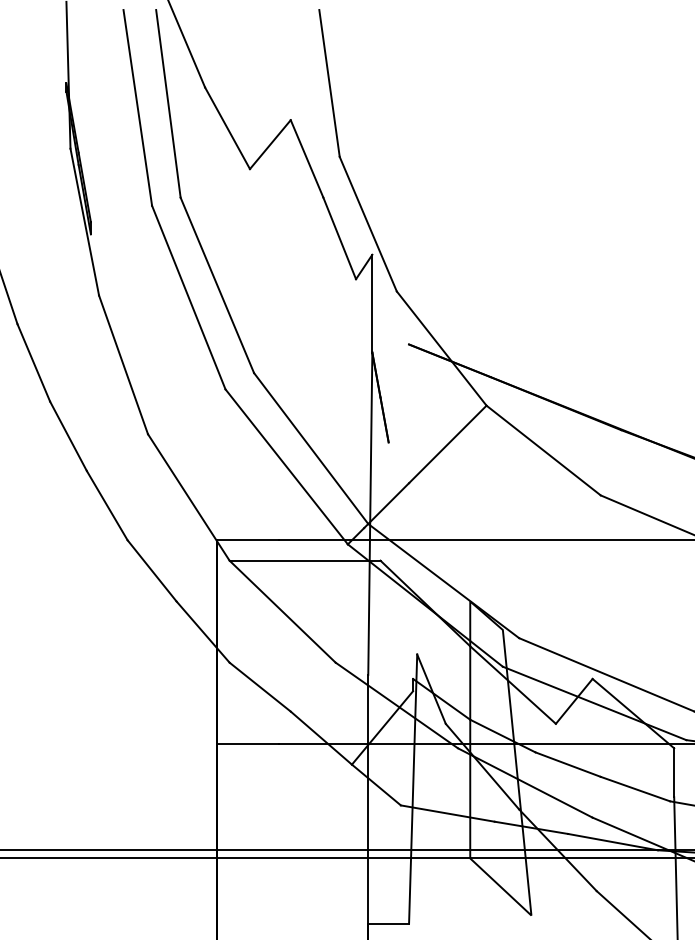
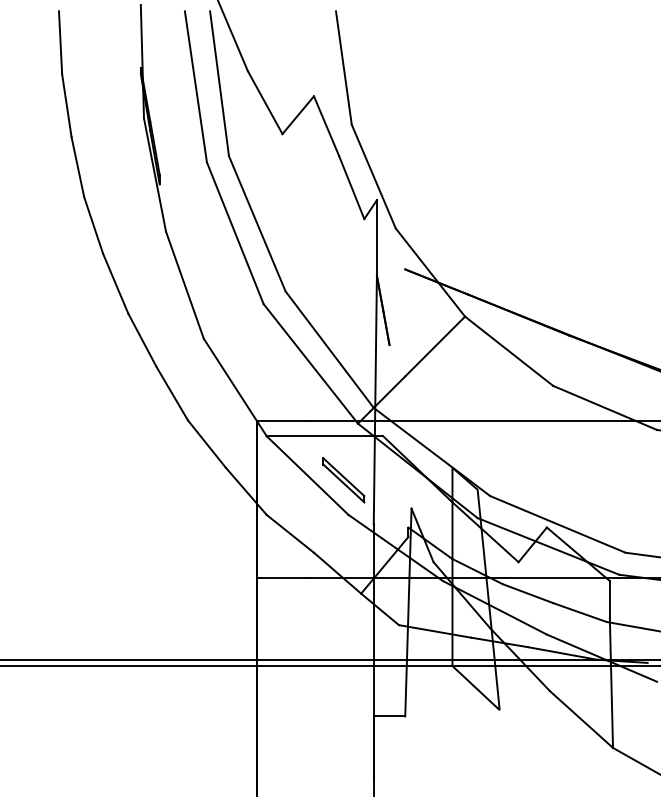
part: (329, 617) -> (343, 480), added

